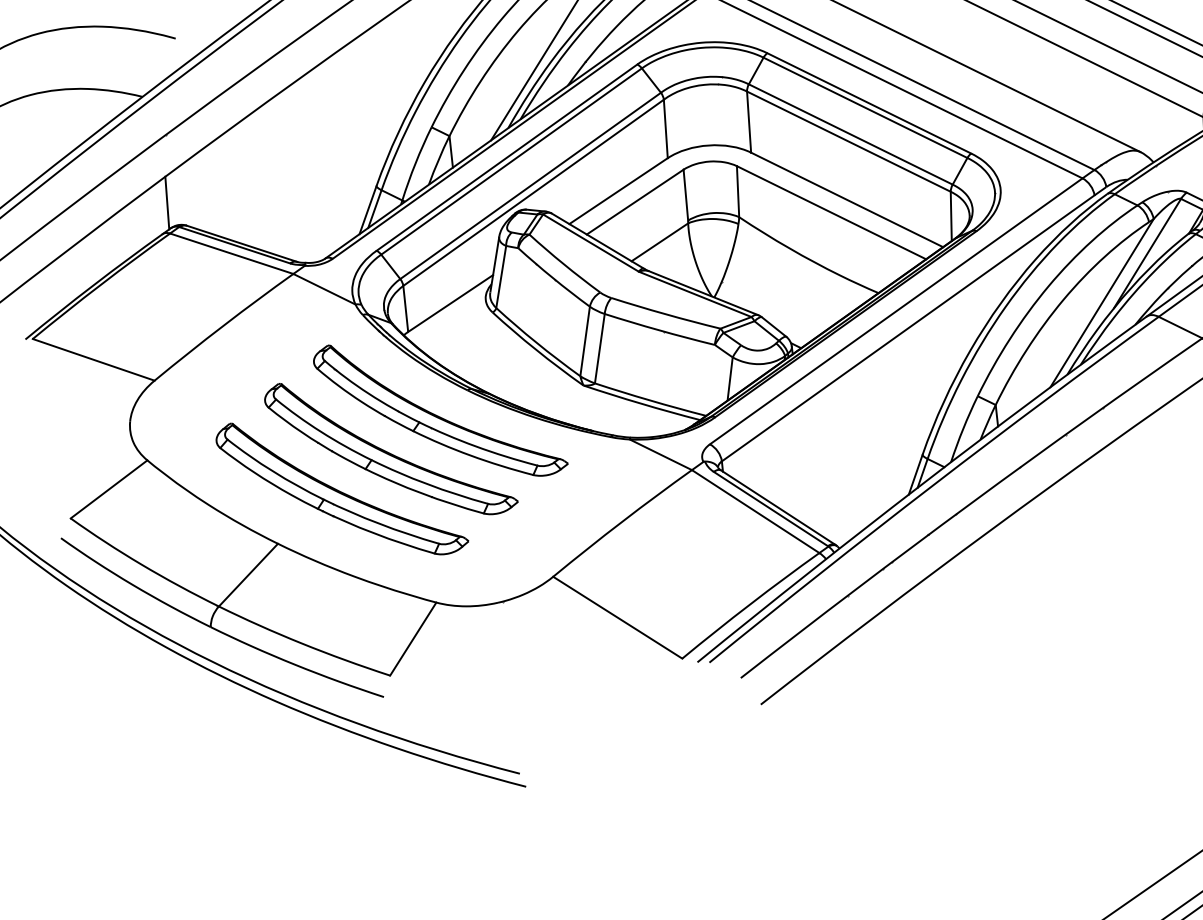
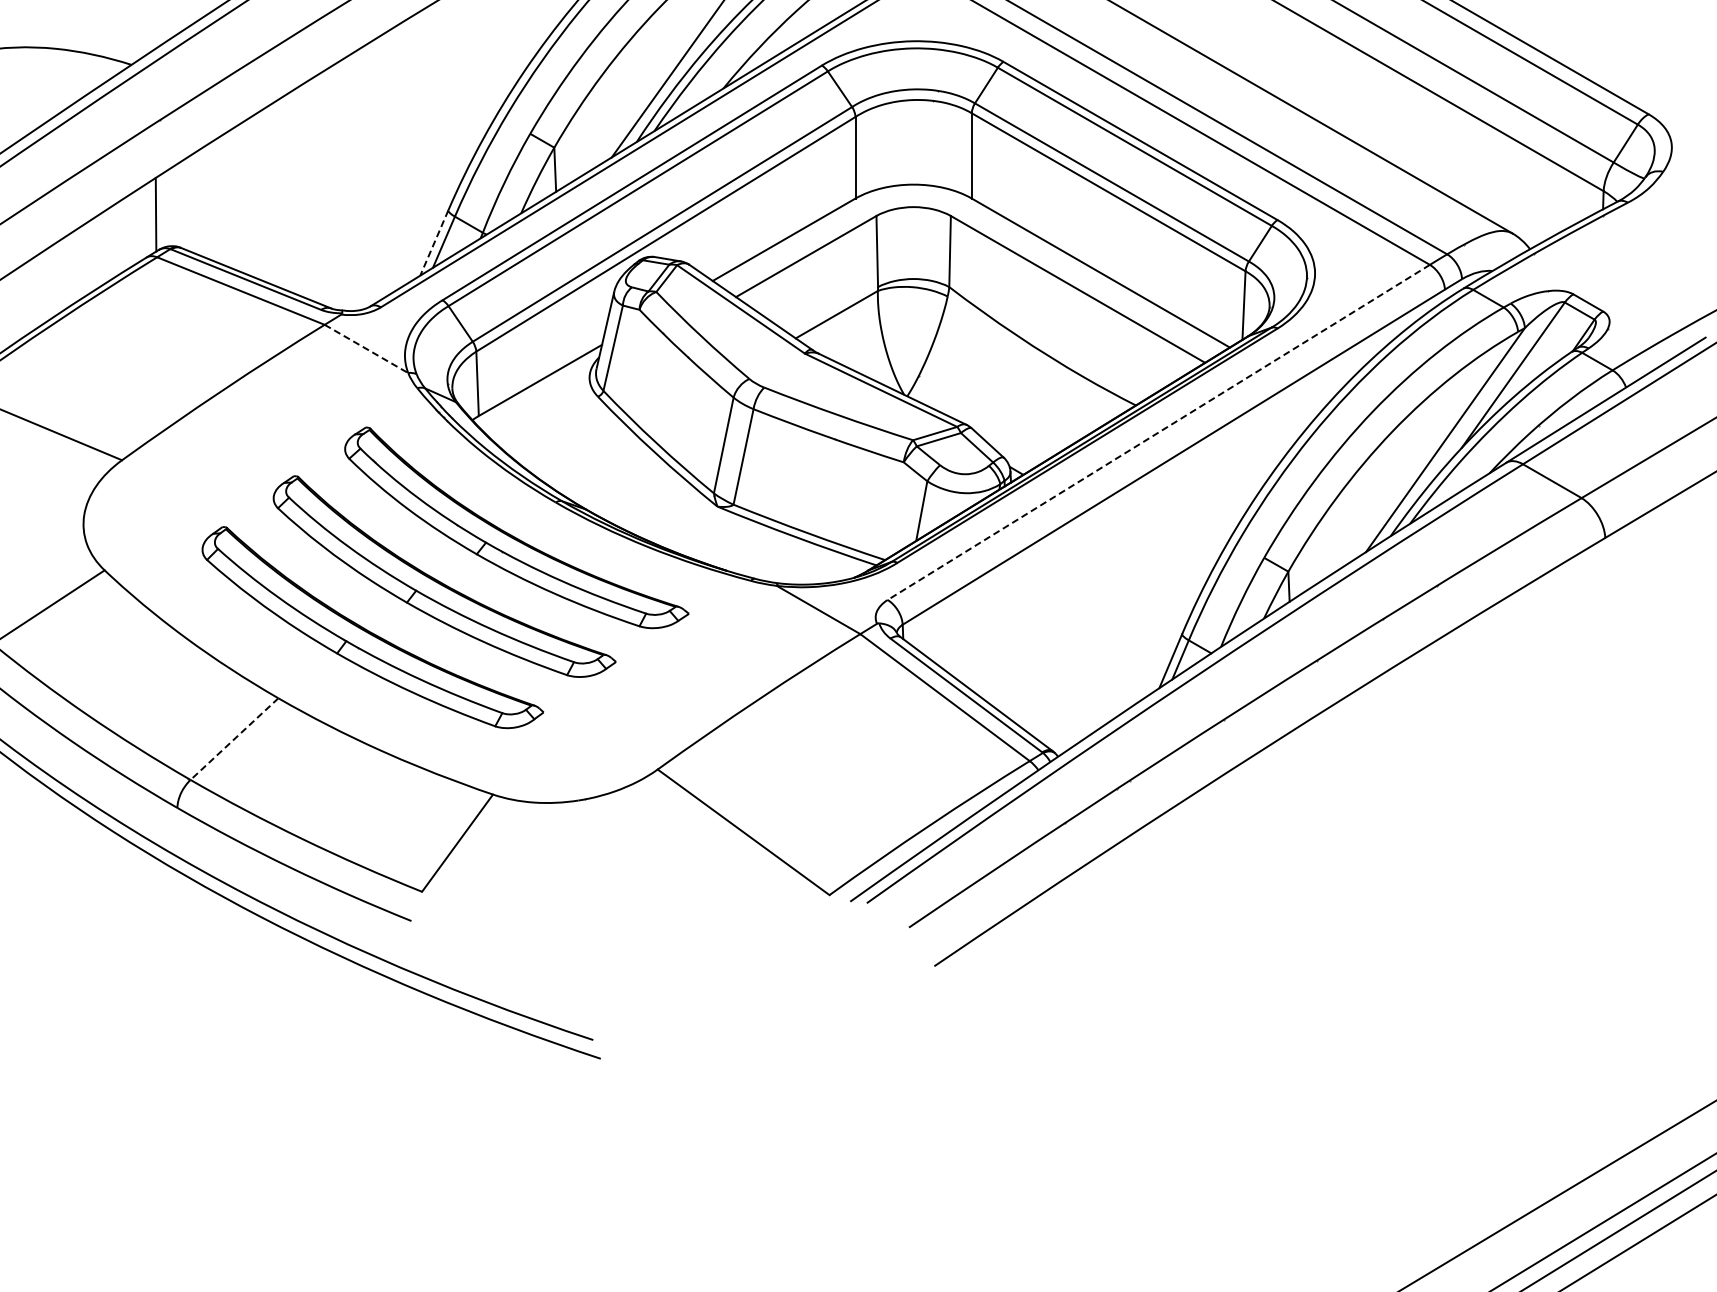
line: (368, 210) -> (434, 243), solid -> dashed
line: (324, 289) -> (366, 349), solid -> dashed
line: (896, 311) -> (1158, 432), solid -> dashed
line: (248, 575) -> (234, 739), solid -> dashed

